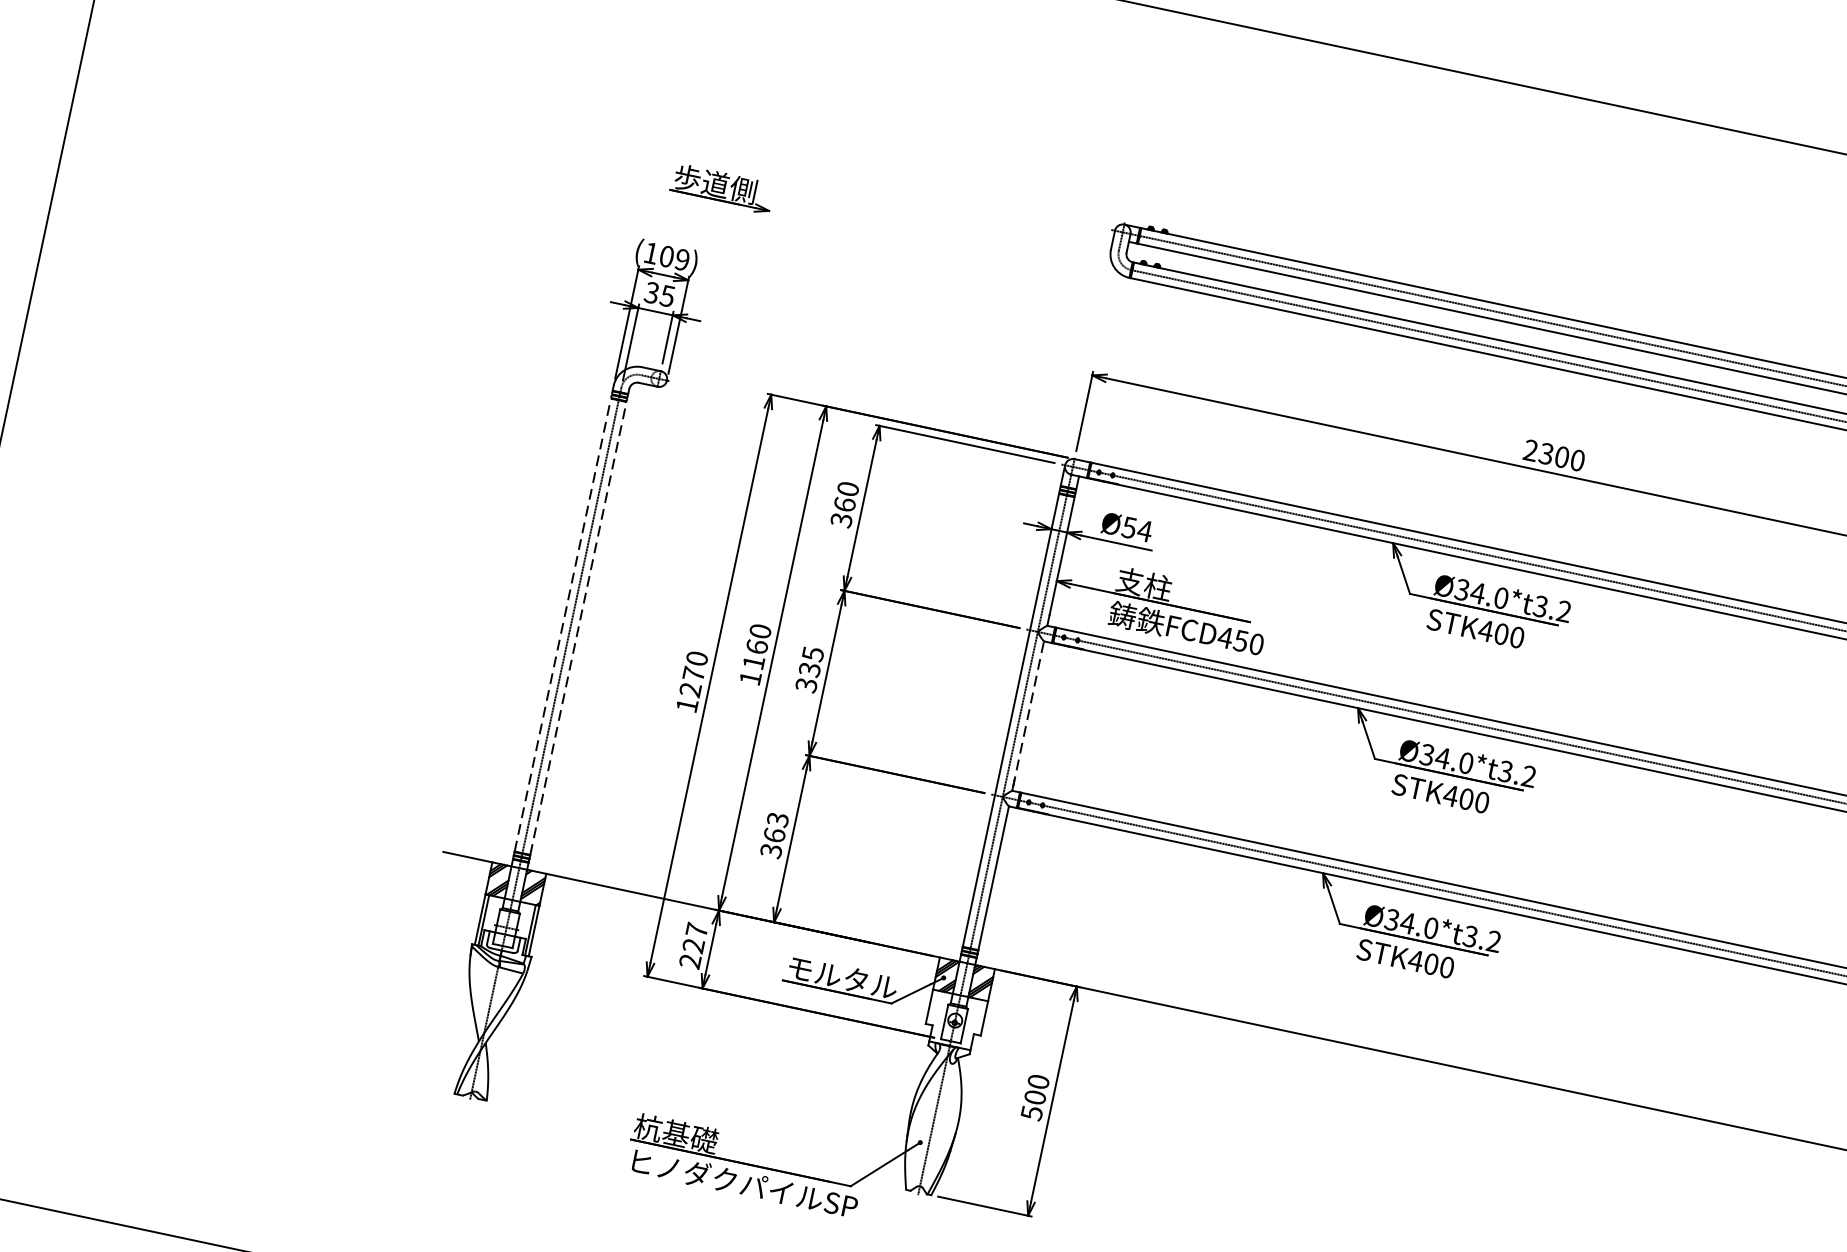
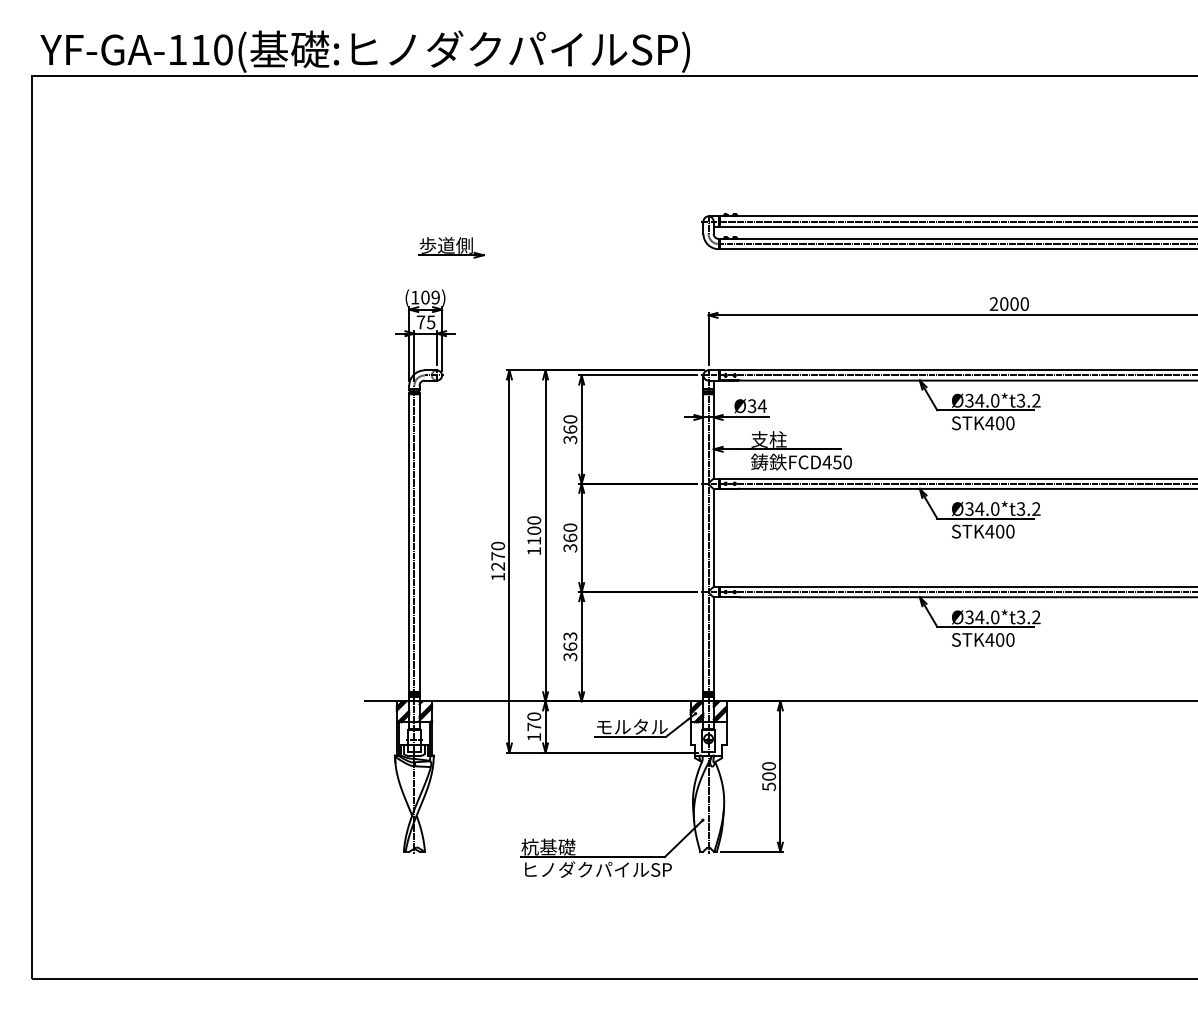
text: (651, 292) -> (420, 322), 35 -> 75
text: (1547, 453) -> (1004, 303), 2300 -> 2000
text: (1130, 526) -> (752, 405), Ø54 -> Ø34
line: (563, 624) -> (409, 542), dashed -> solid
line: (578, 627) -> (419, 542), dashed -> solid
text: (757, 646) -> (534, 530), 1160 -> 1100
text: (811, 661) -> (570, 532), 335 -> 360
line: (1027, 716) -> (713, 538), dashed -> solid
text: (694, 945) -> (534, 726), 227 -> 170

